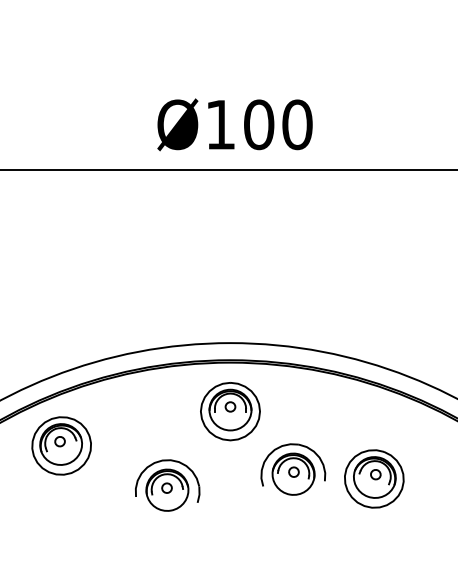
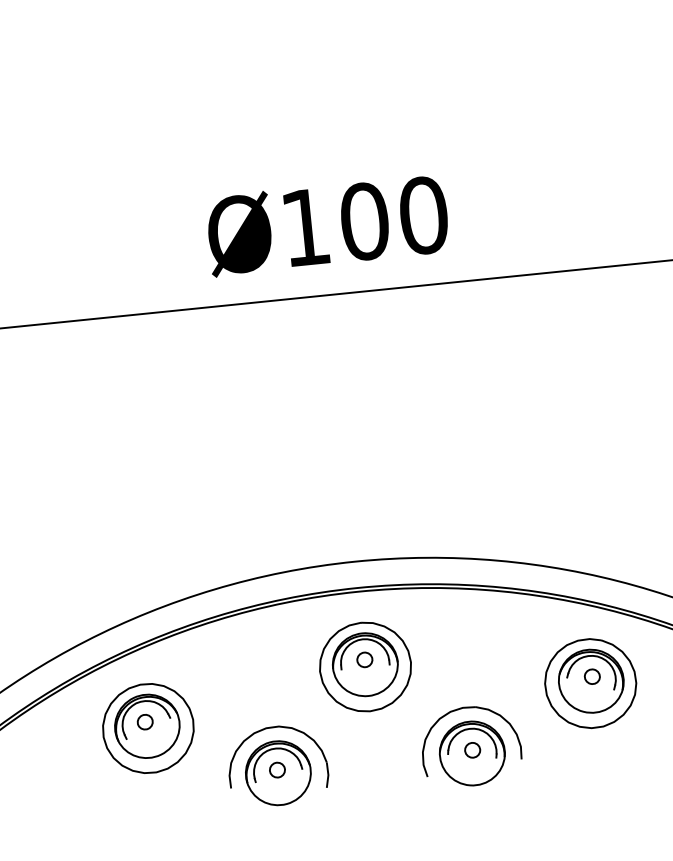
part: (61, 445) -> (148, 727), moved
part: (374, 478) -> (590, 682), moved
part: (167, 485) -> (277, 765), moved

